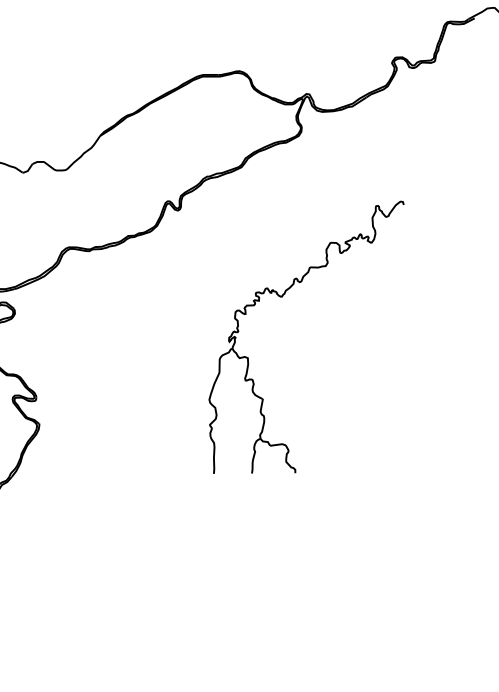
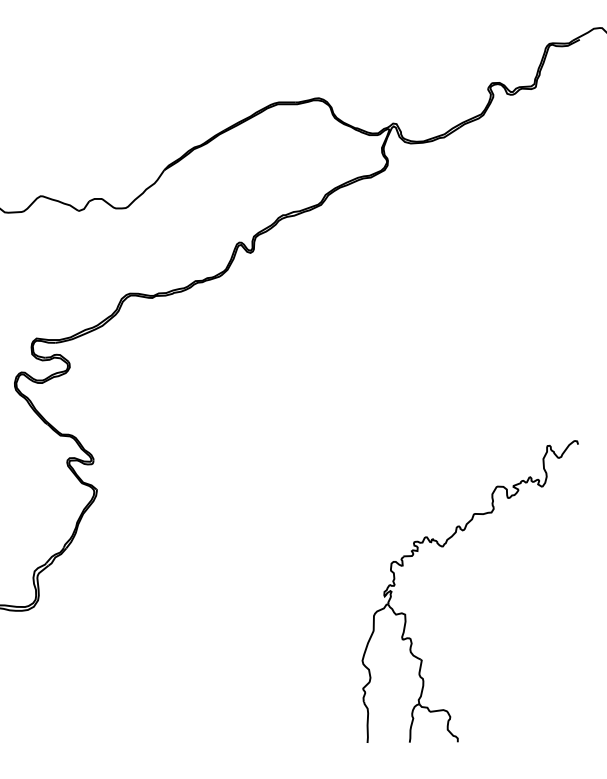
part: (282, 297) -> (443, 547), moved

